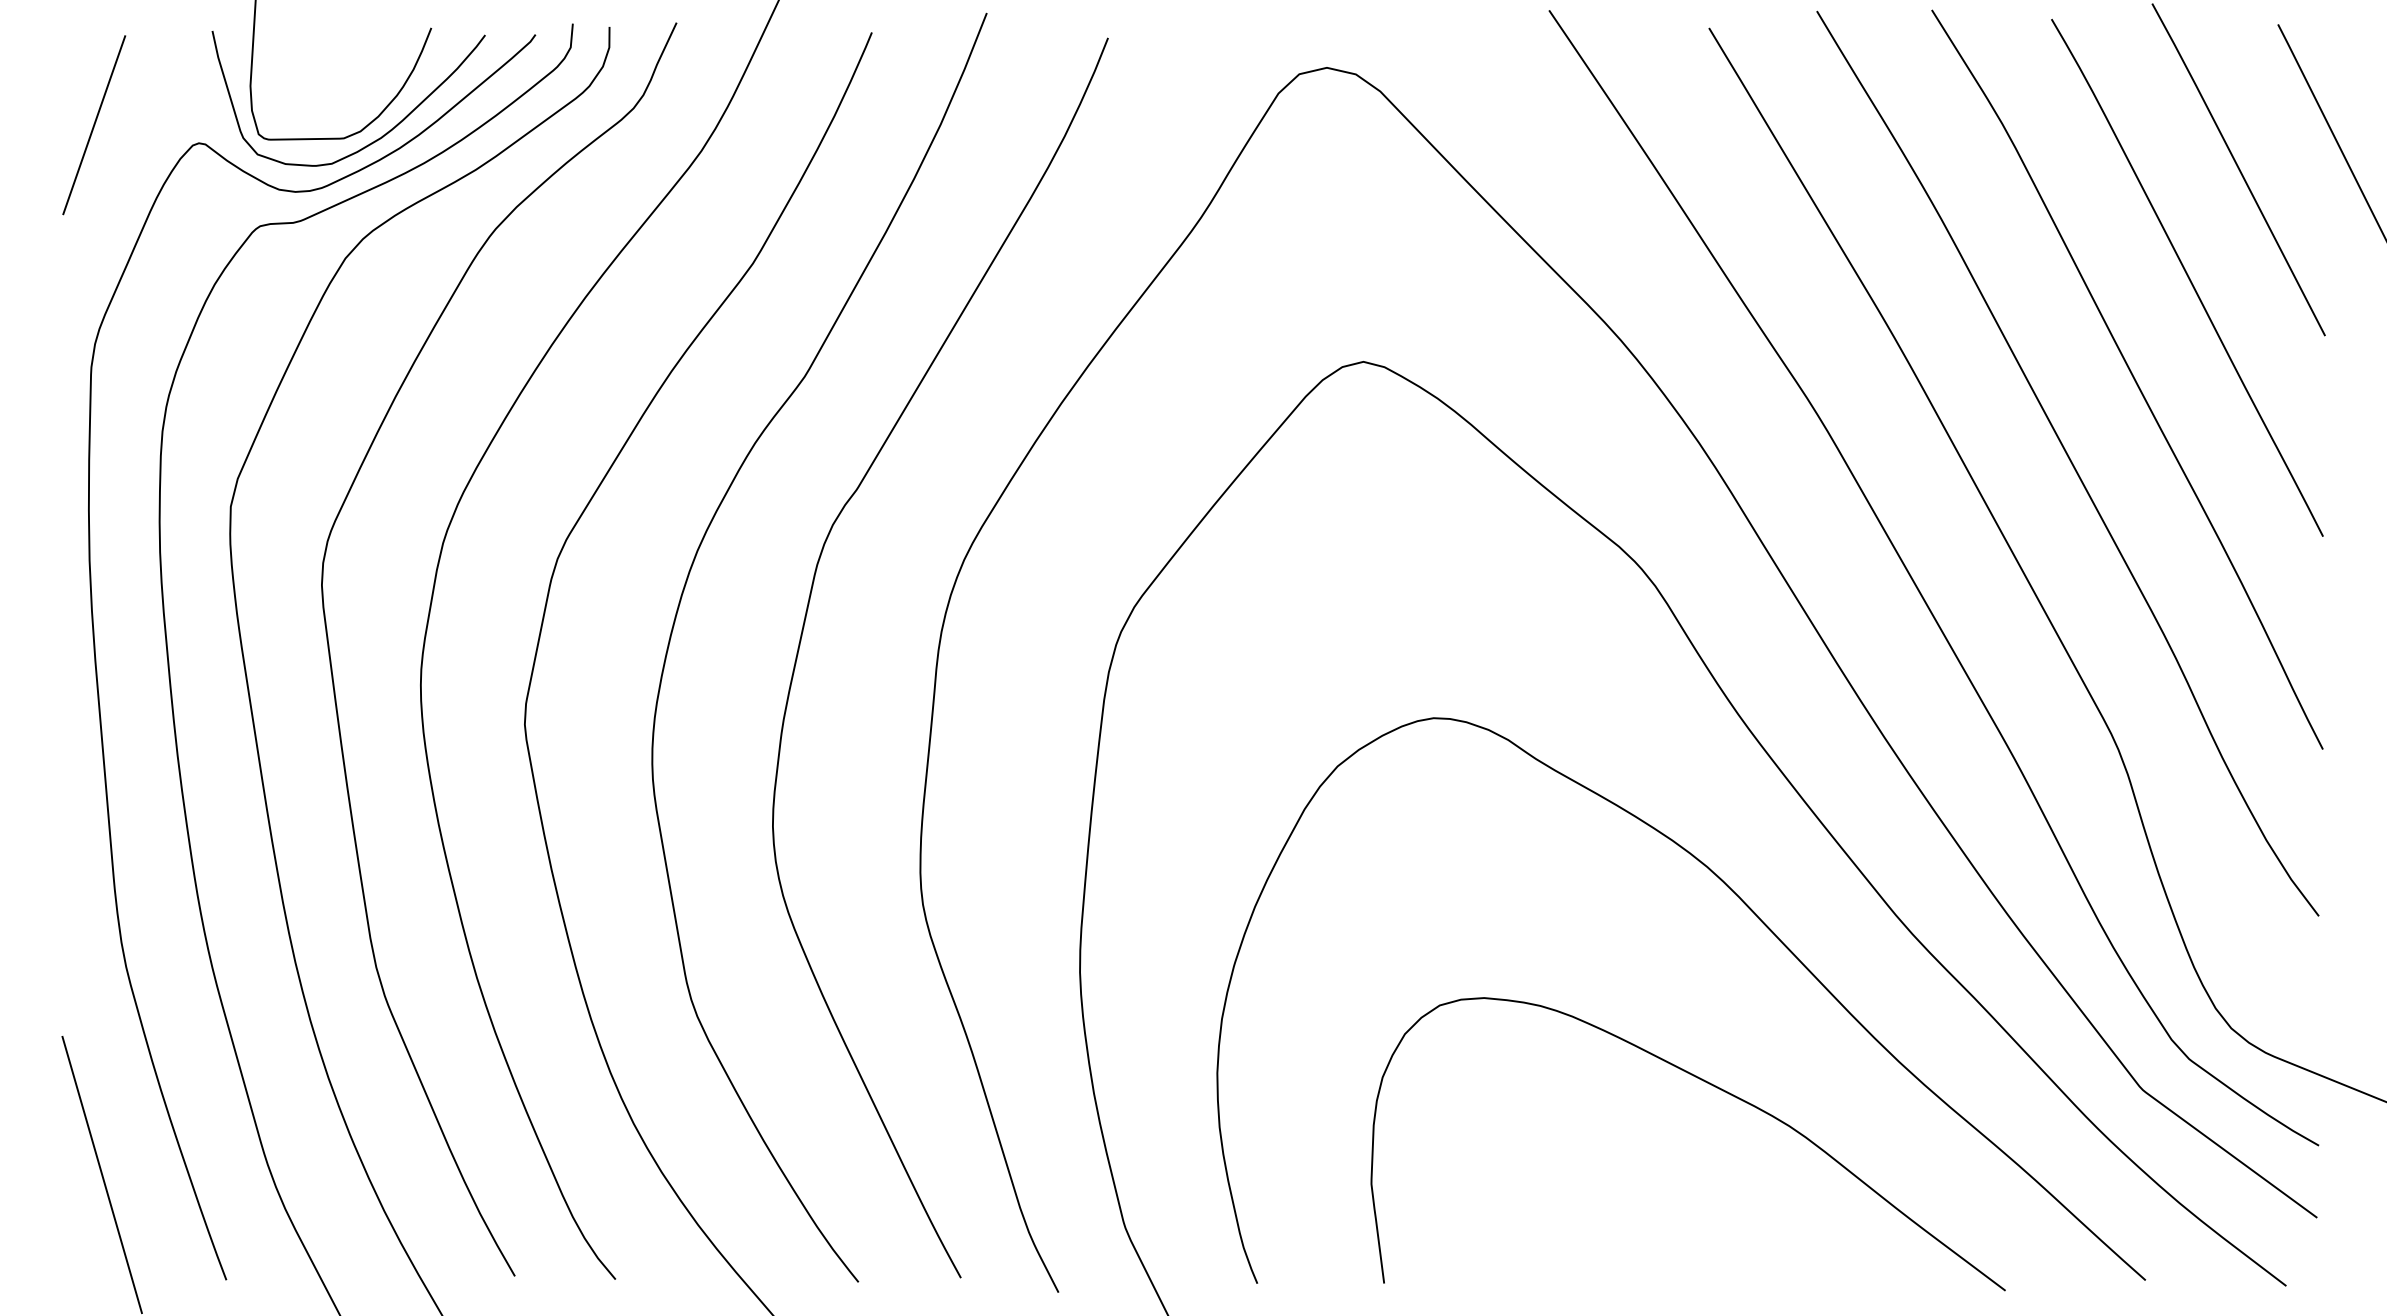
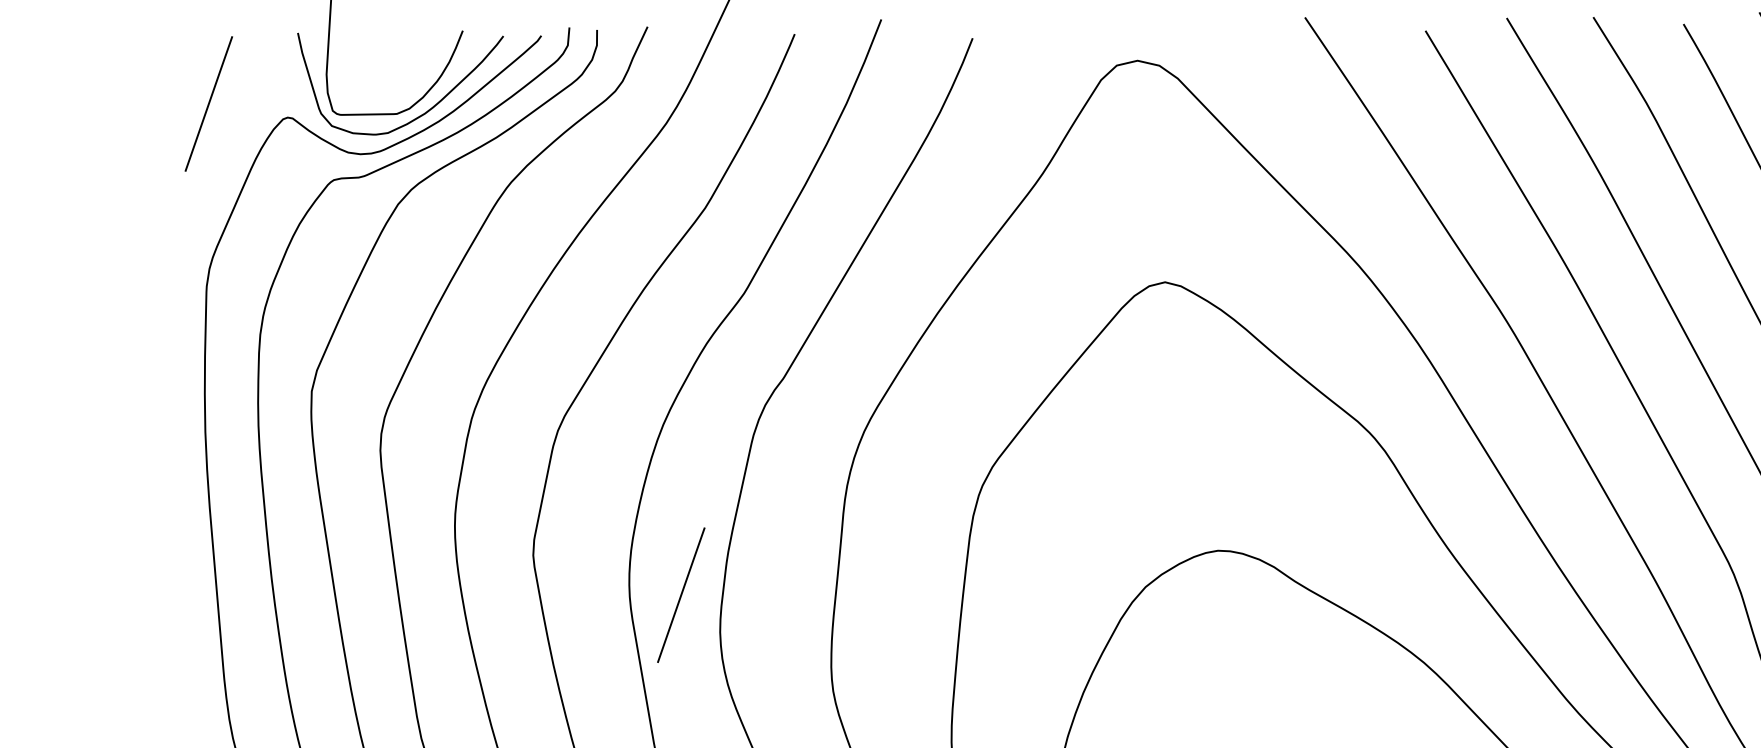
line: (721, 777) -> (681, 595), added

